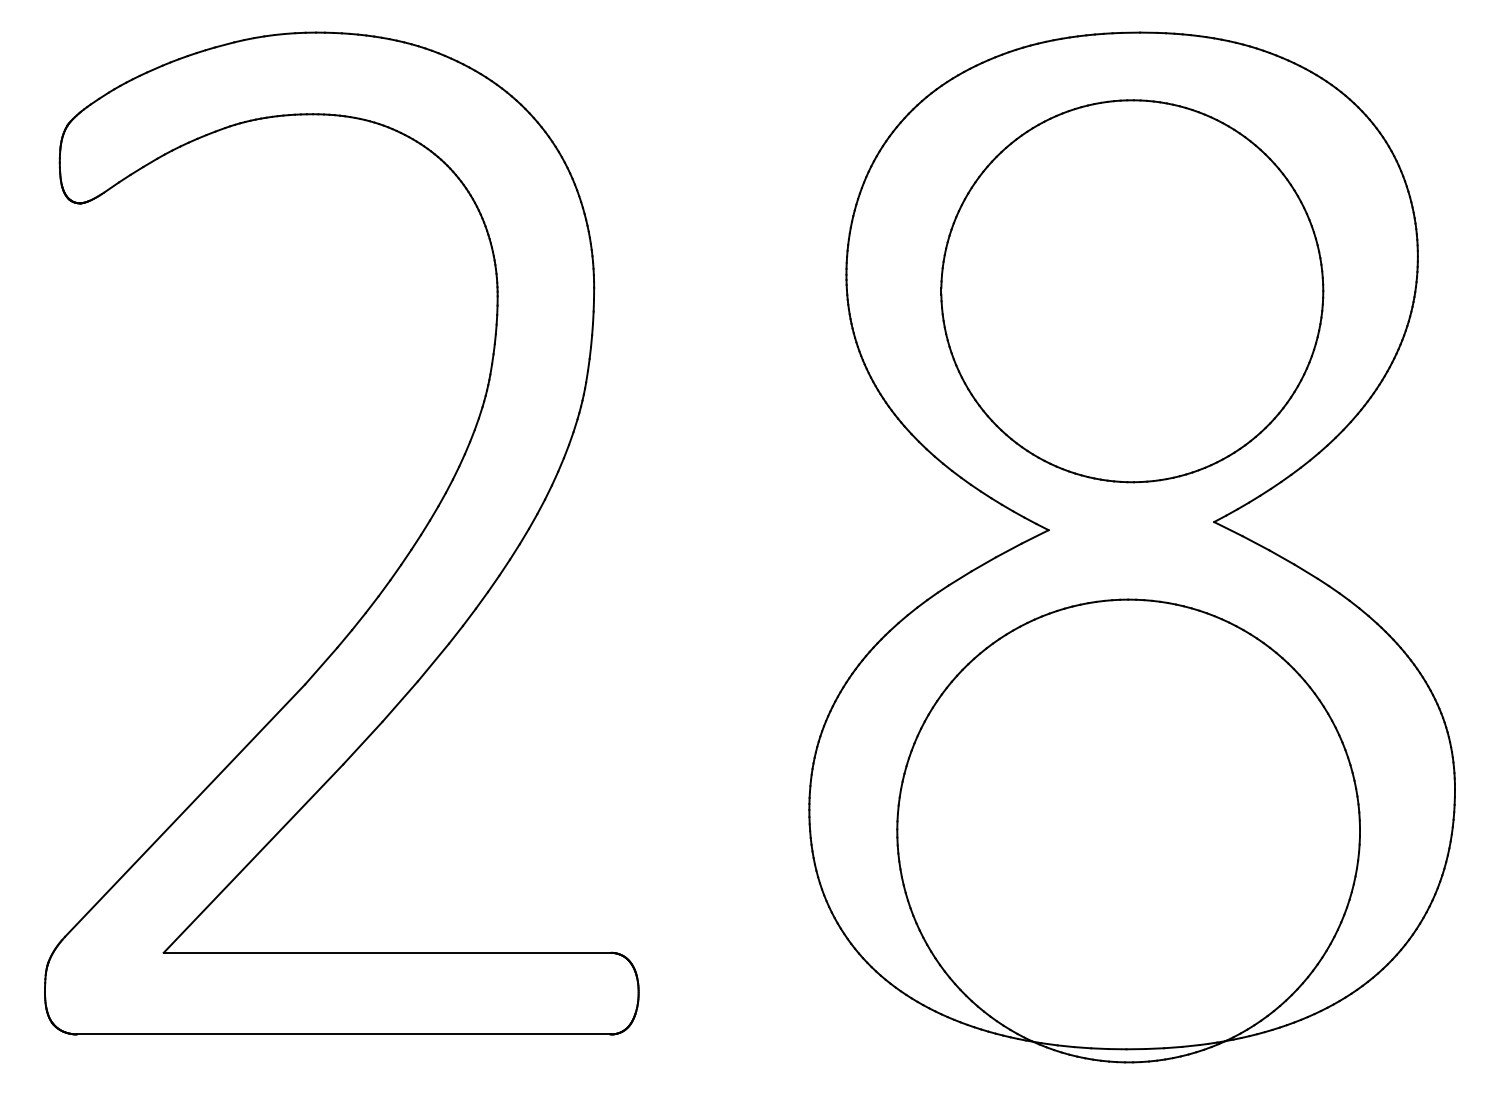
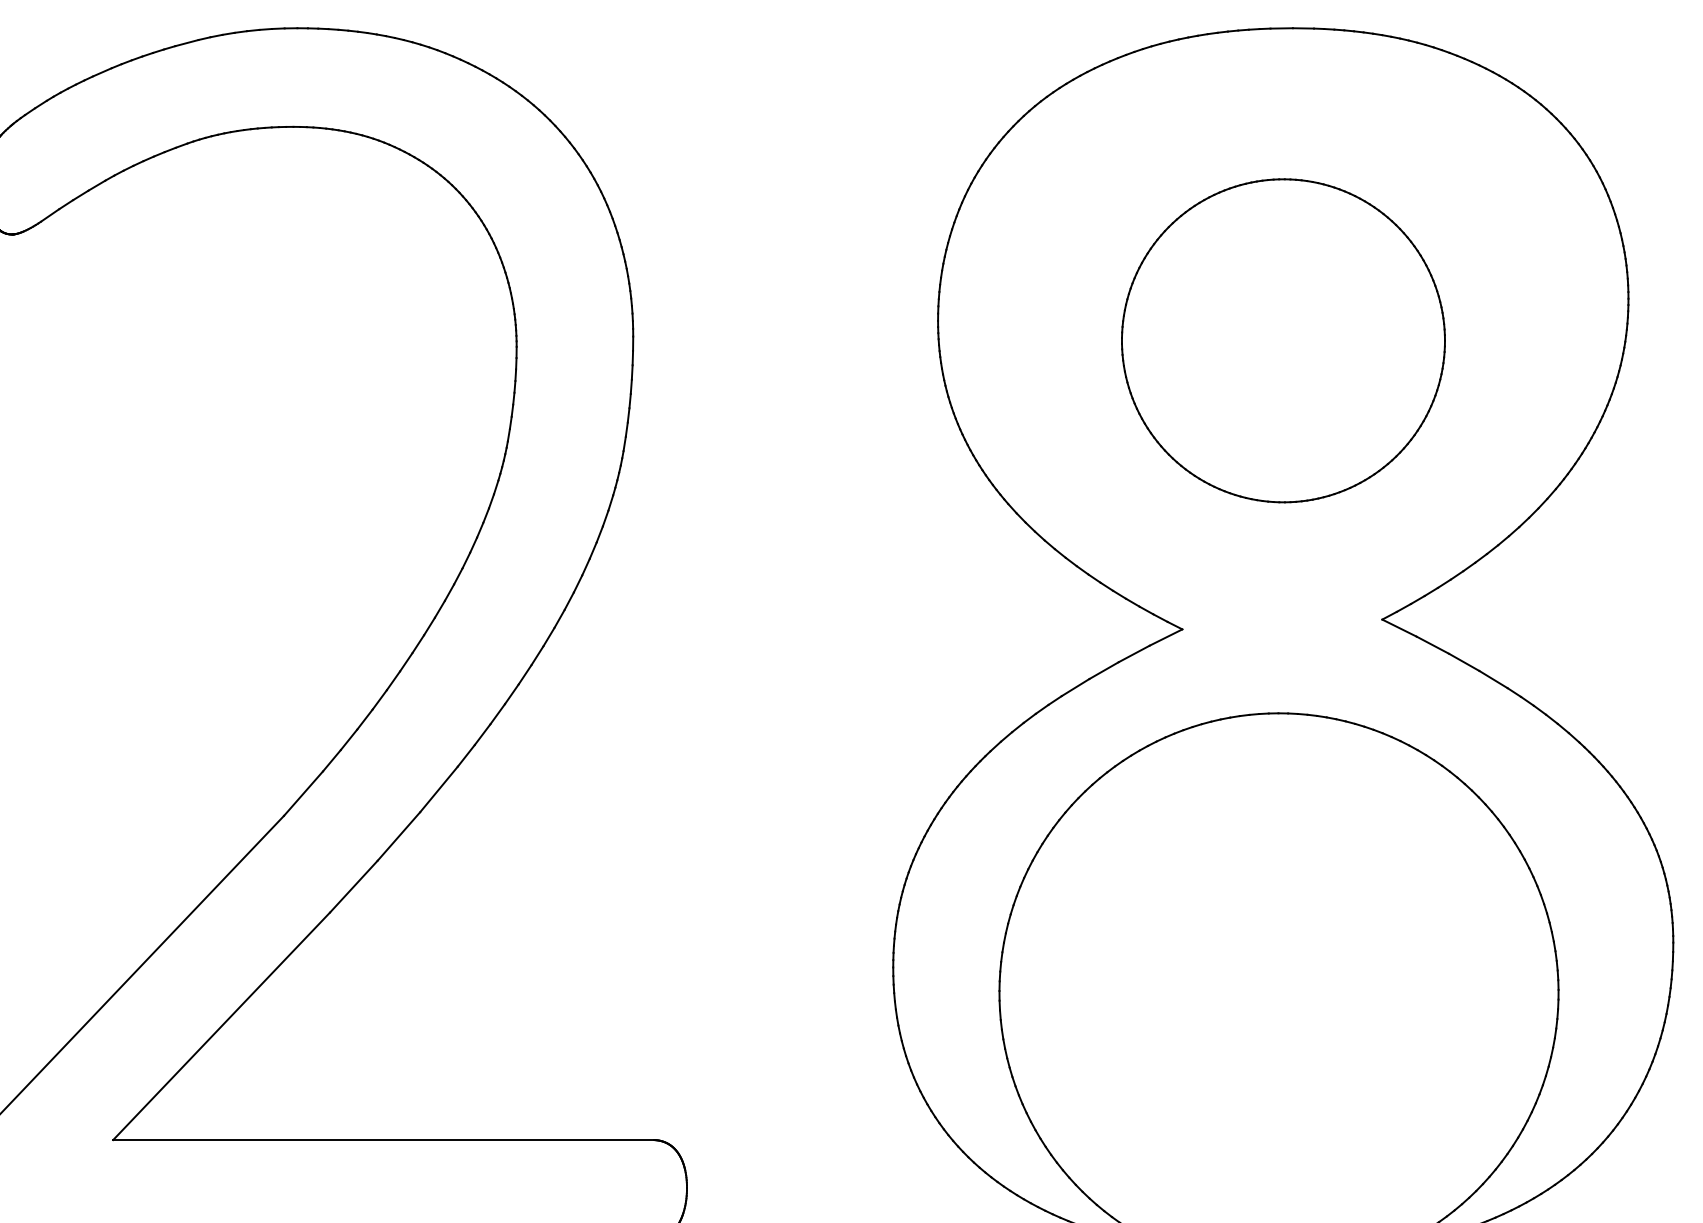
part: (1132, 291) -> (1283, 341), size x0.7

